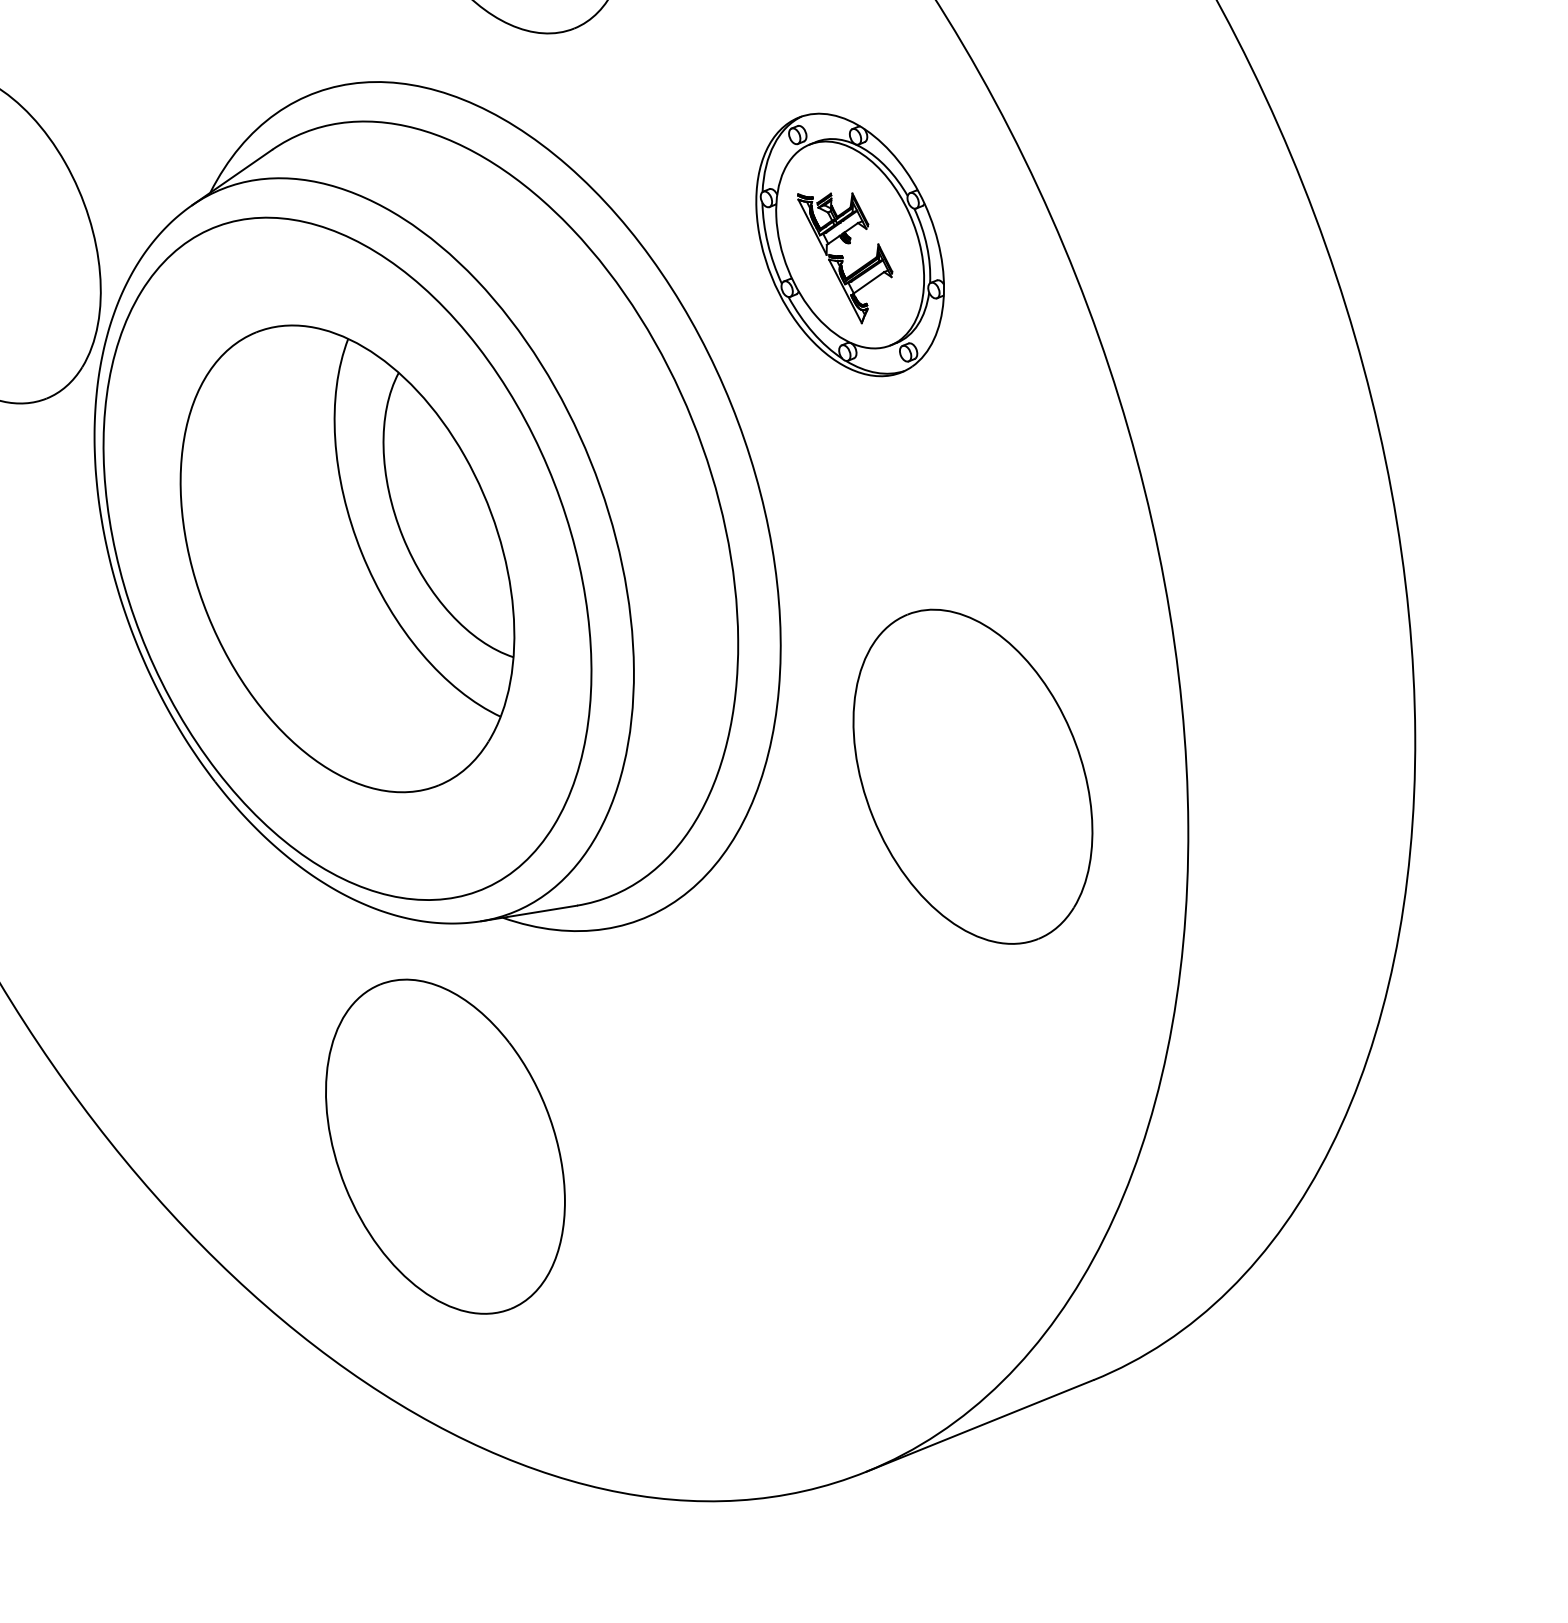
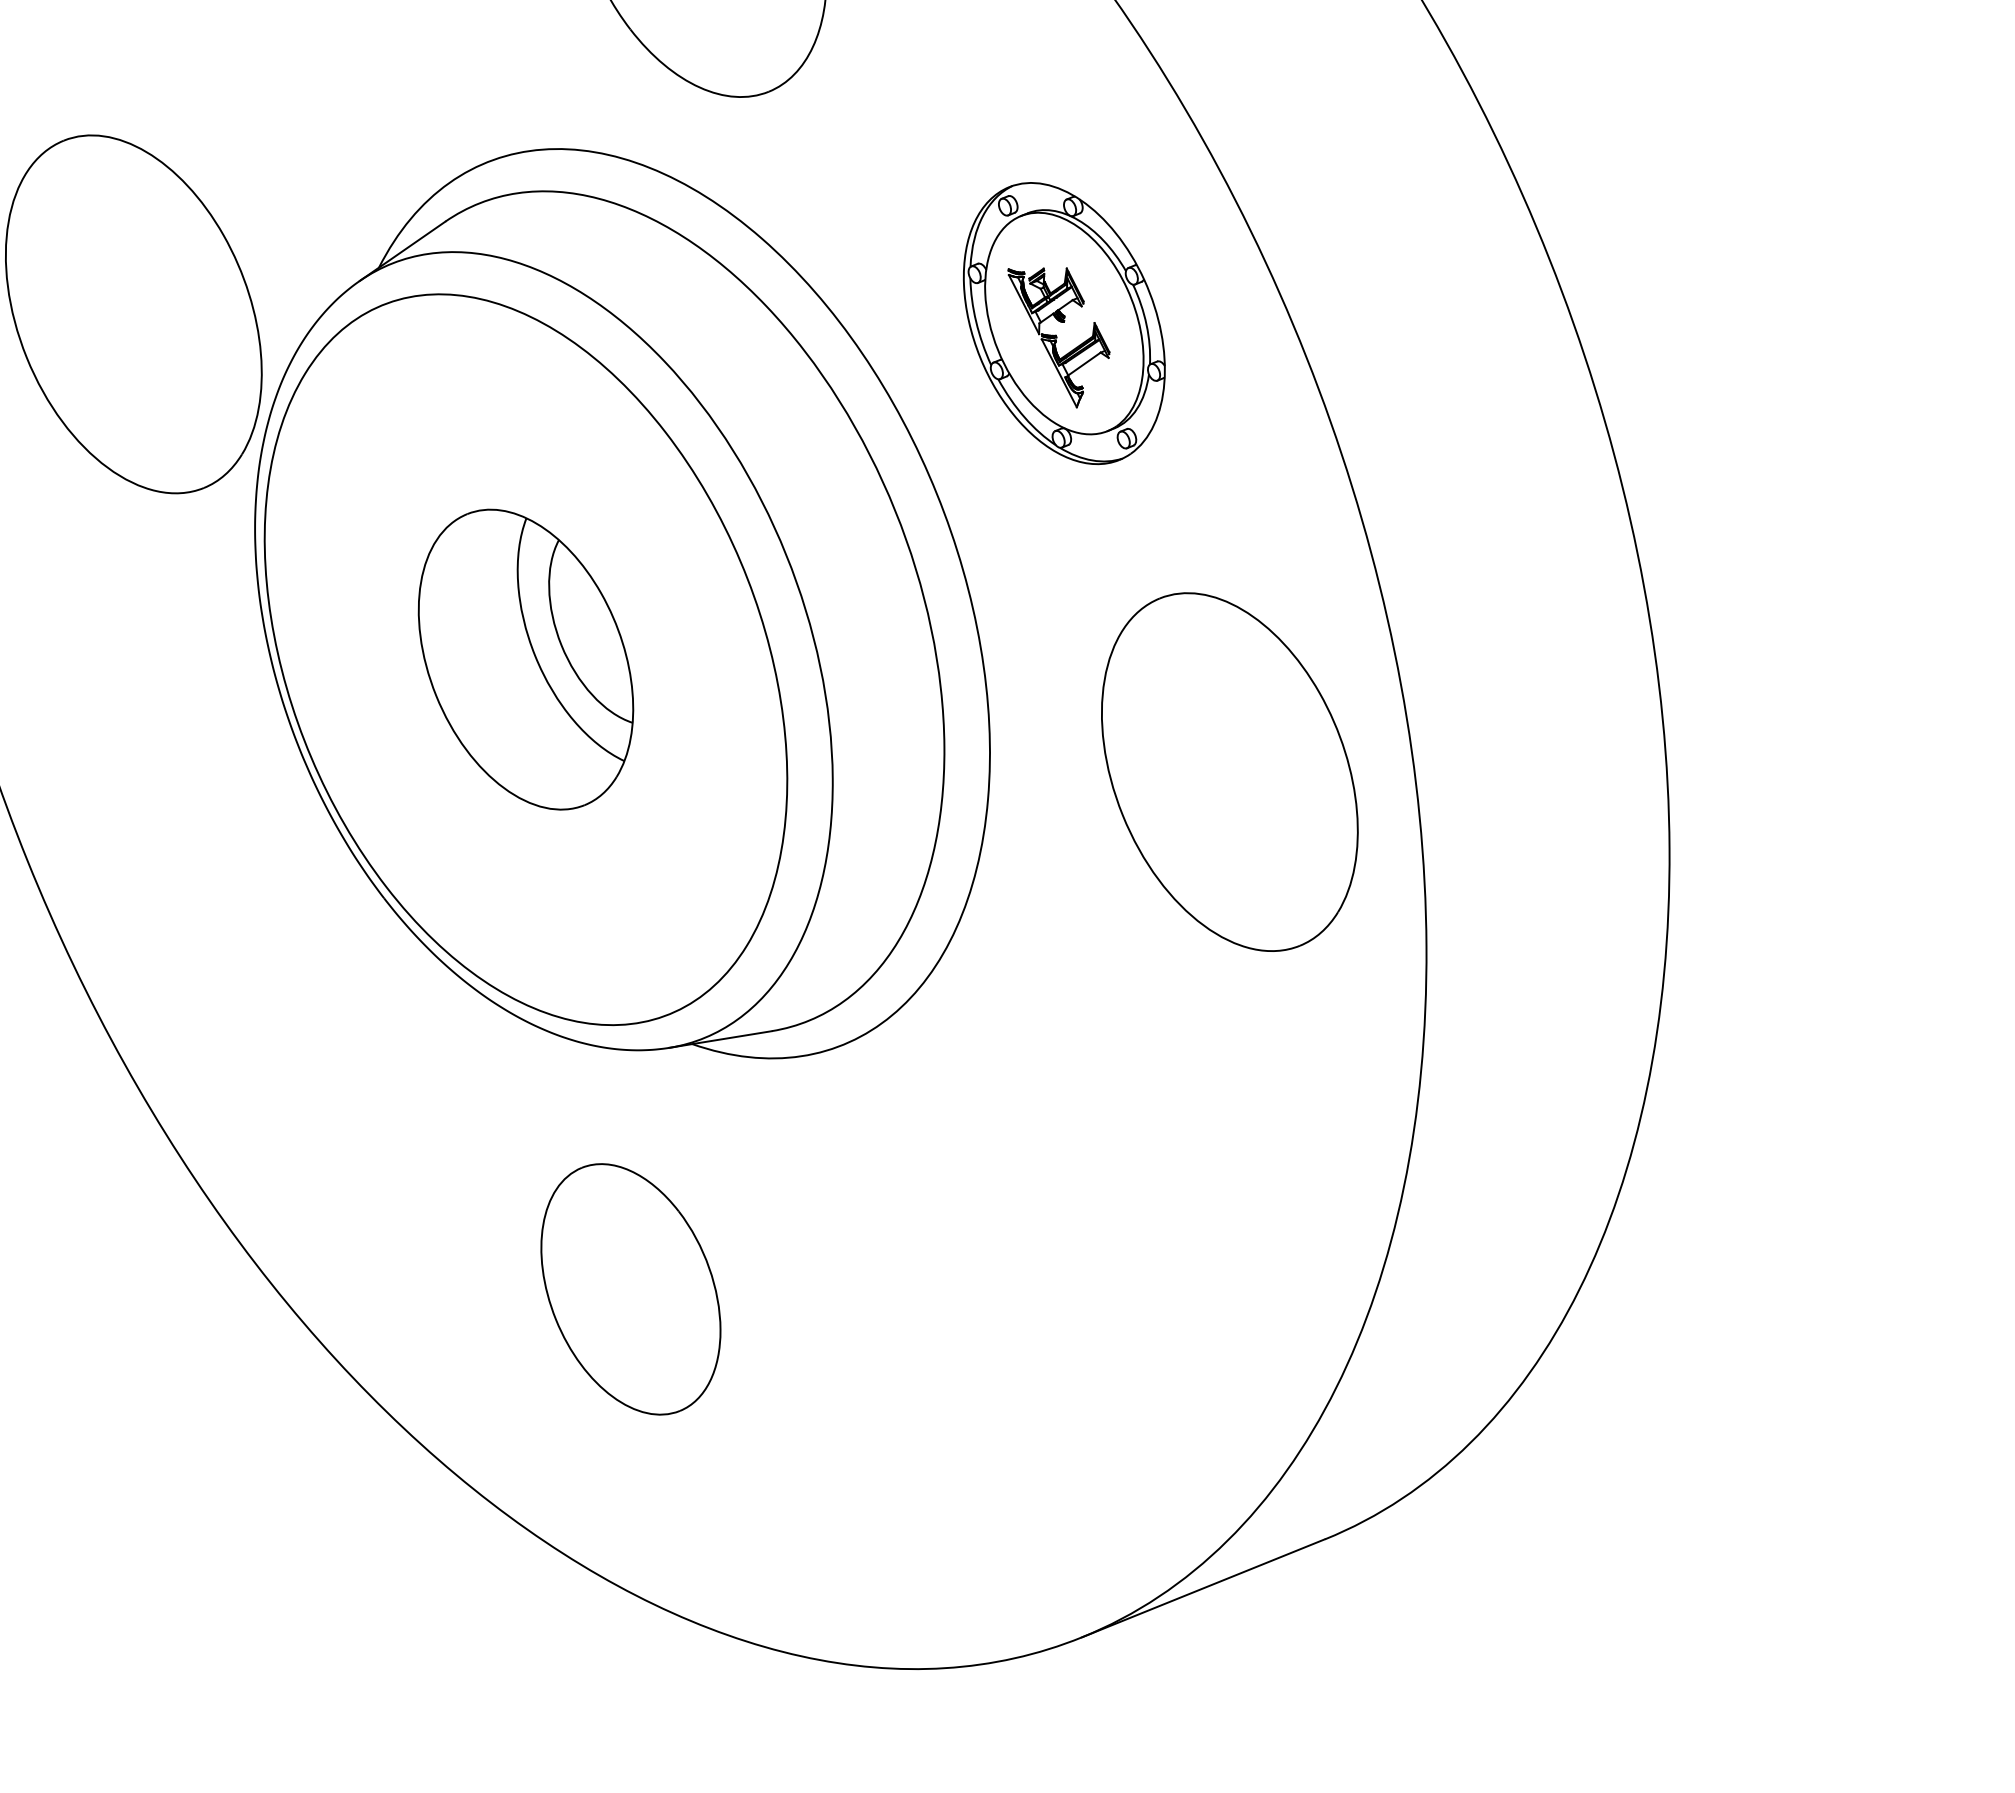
part: (347, 558) -> (525, 659), size x0.6
part: (972, 776) -> (1229, 771), moved
part: (445, 1146) -> (630, 1289), size x0.7

